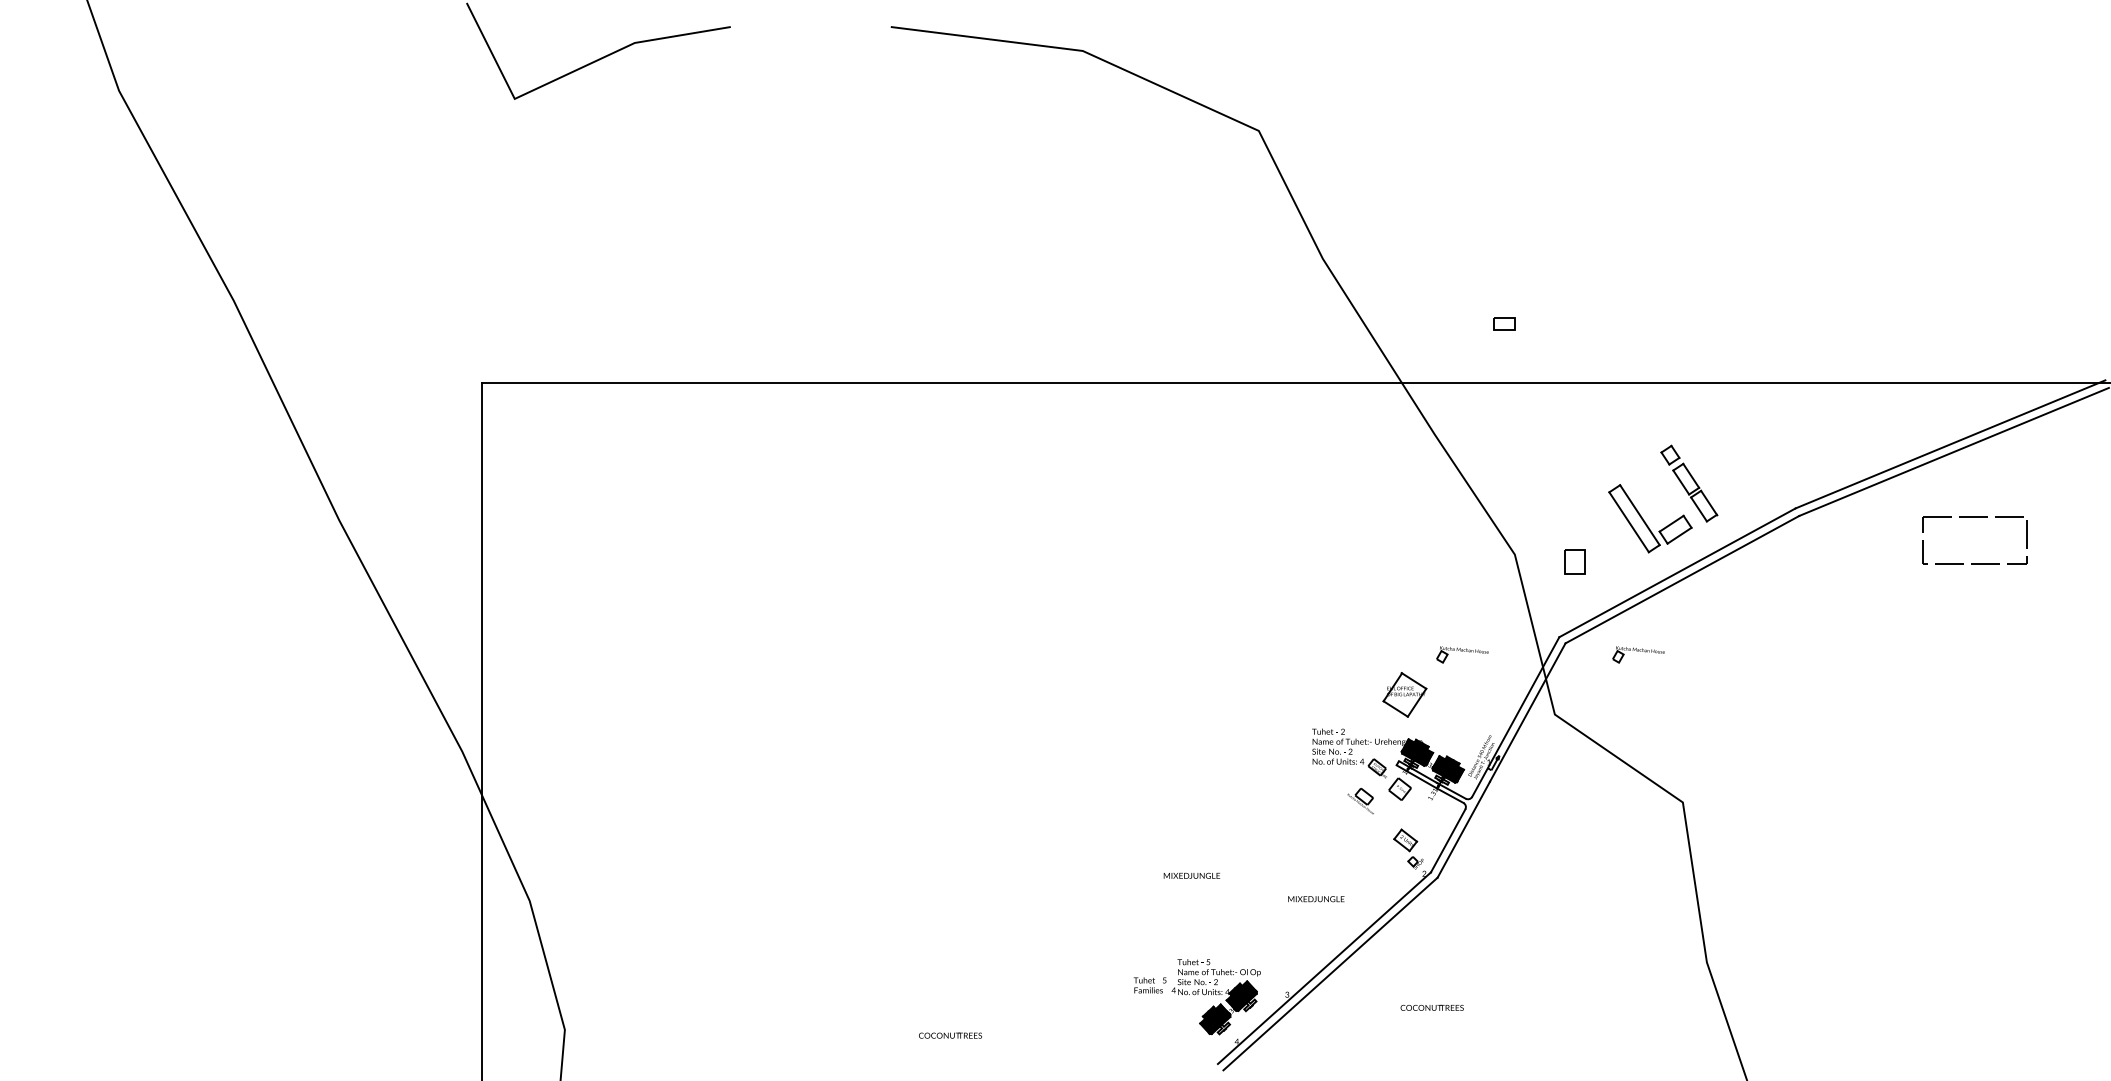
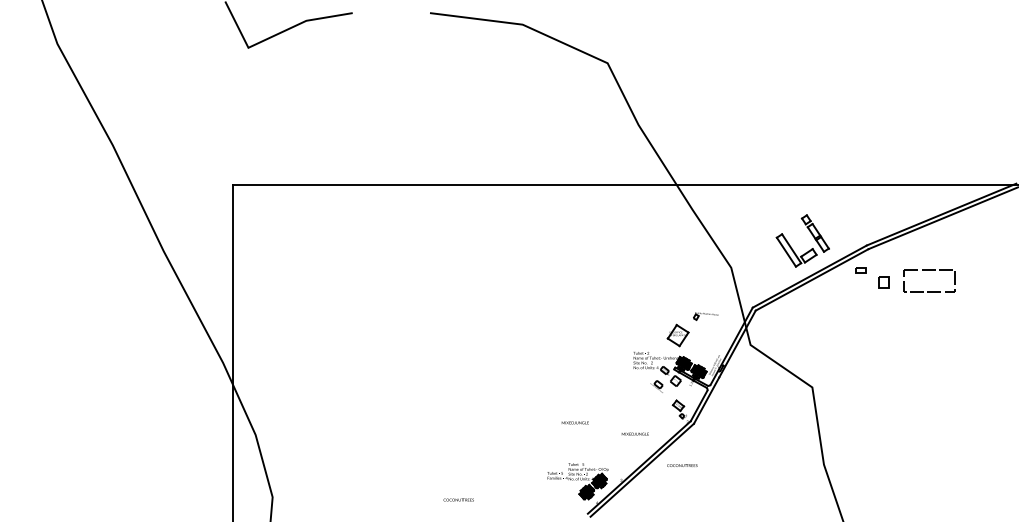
part: (1502, 324) -> (860, 270), moved
part: (1975, 518) -> (929, 270), moved
part: (1573, 562) -> (883, 282), moved
part: (1637, 655) -> (790, 316), removed
text: (1432, 1007) -> (682, 465), moved

